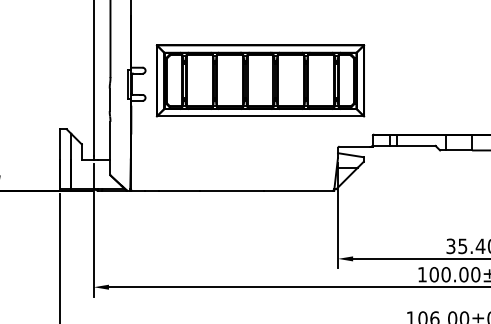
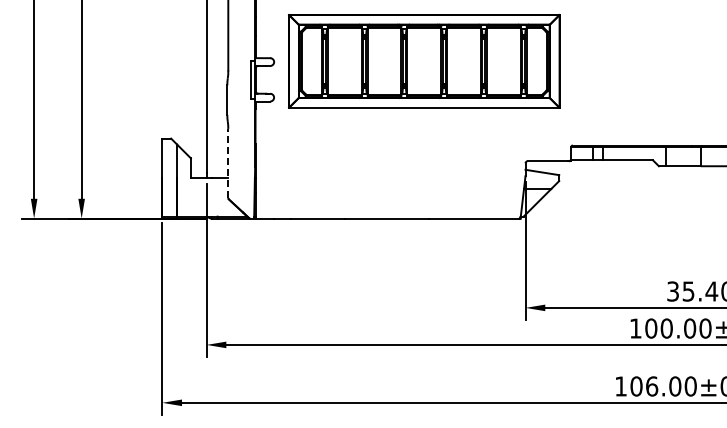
part: (260, 80) -> (424, 60), moved
line: (110, 148) -> (228, 163), solid -> dashed

